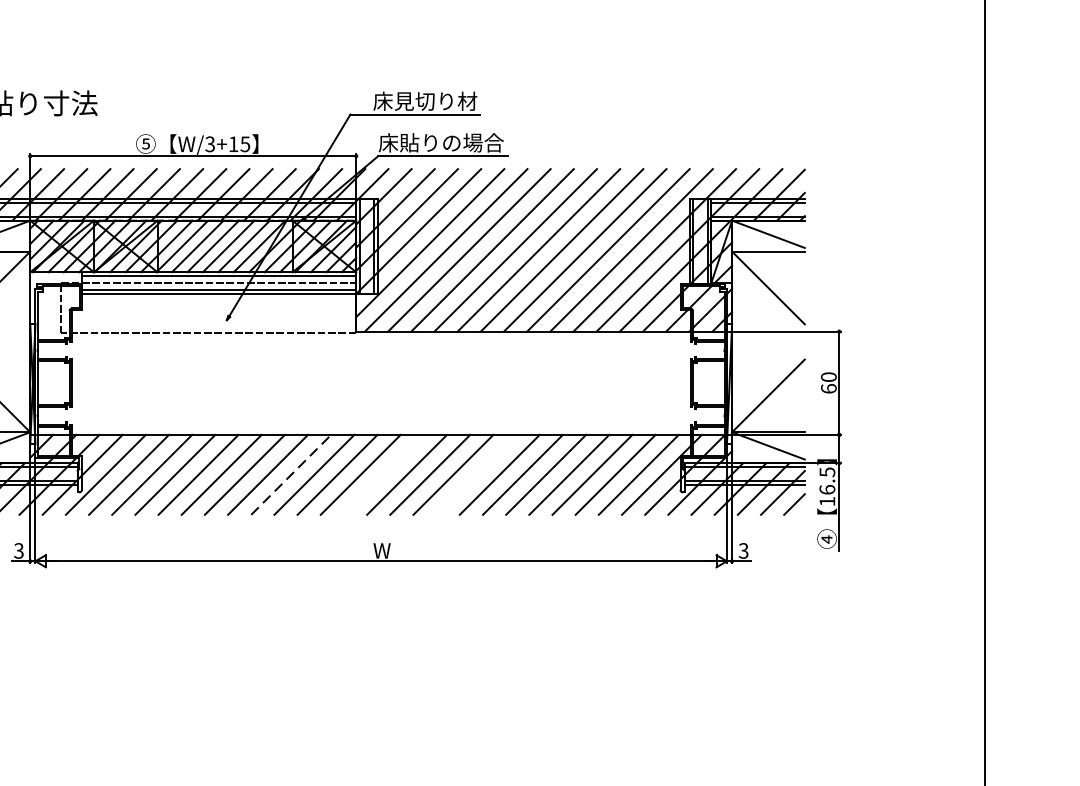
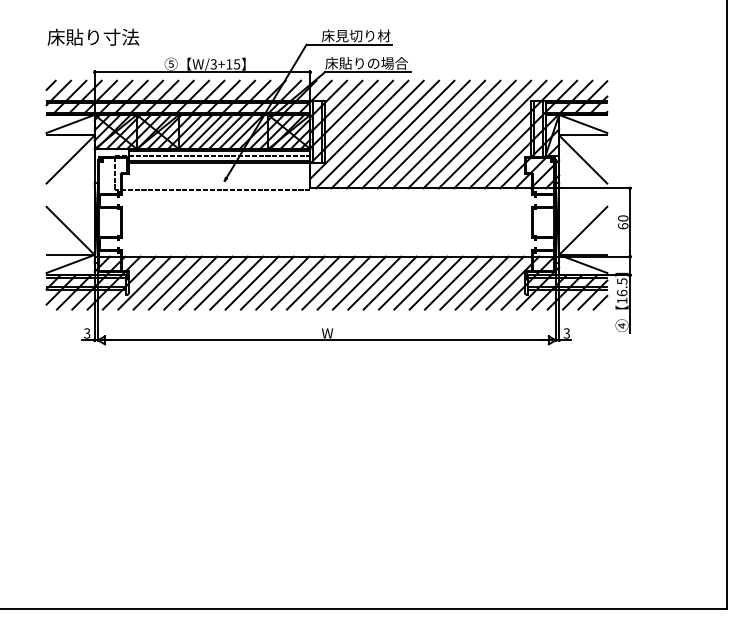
line: (291, 473) -> (267, 282), dashed -> solid
line: (383, 473) -> (328, 282), added
line: (475, 473) -> (389, 282), added

